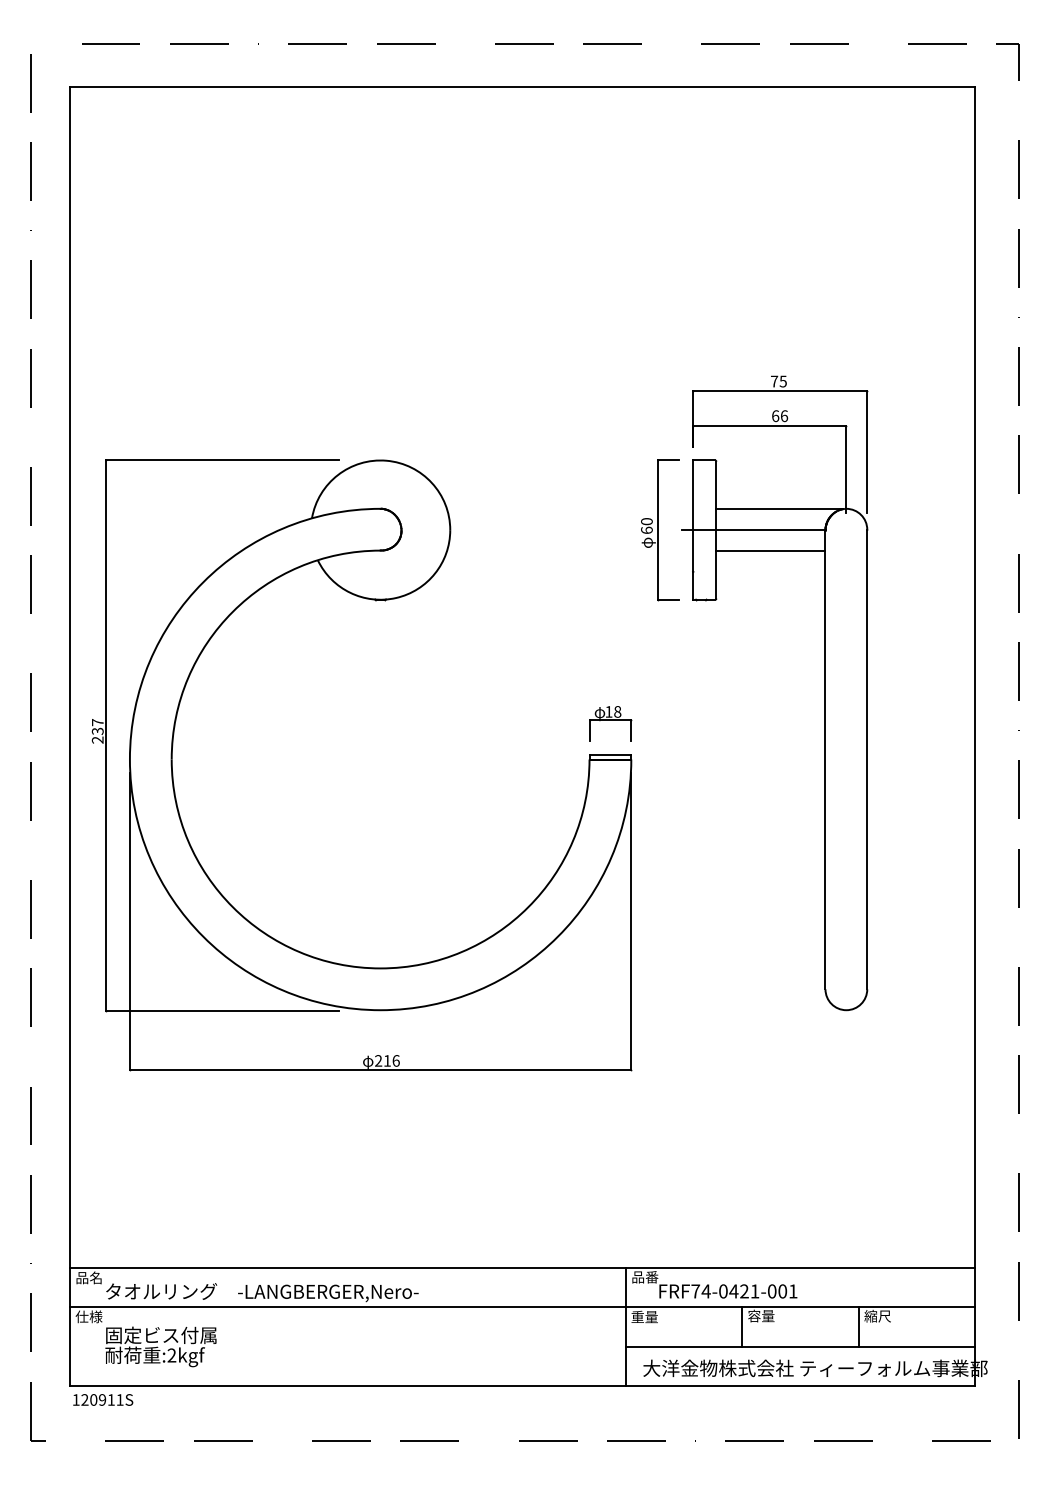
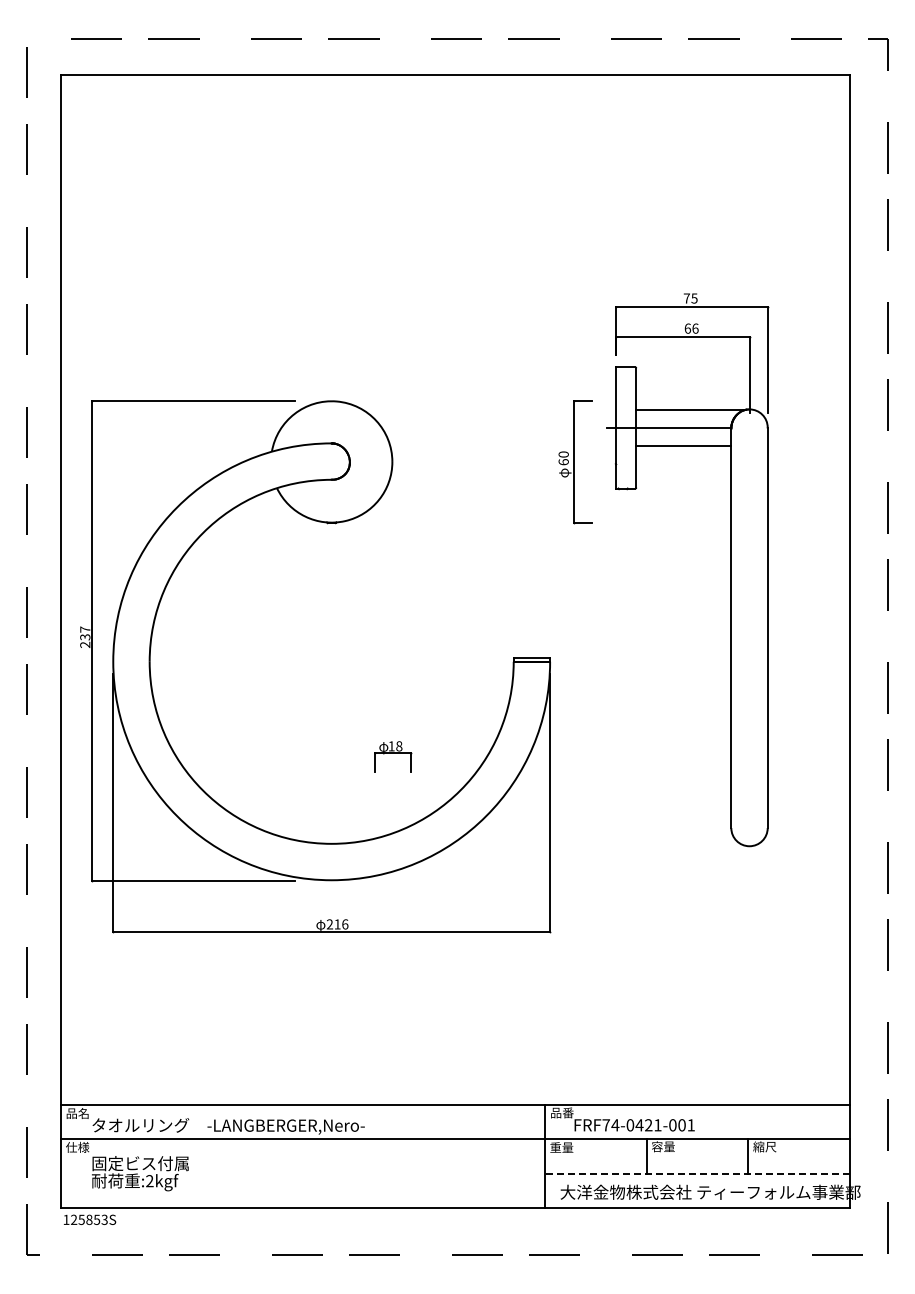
part: (824, 693) -> (730, 570), moved
part: (611, 723) -> (393, 756), moved
line: (800, 1346) -> (697, 1173), solid -> dashed
text: (106, 1399) -> (92, 1219), 120911S -> 125853S

